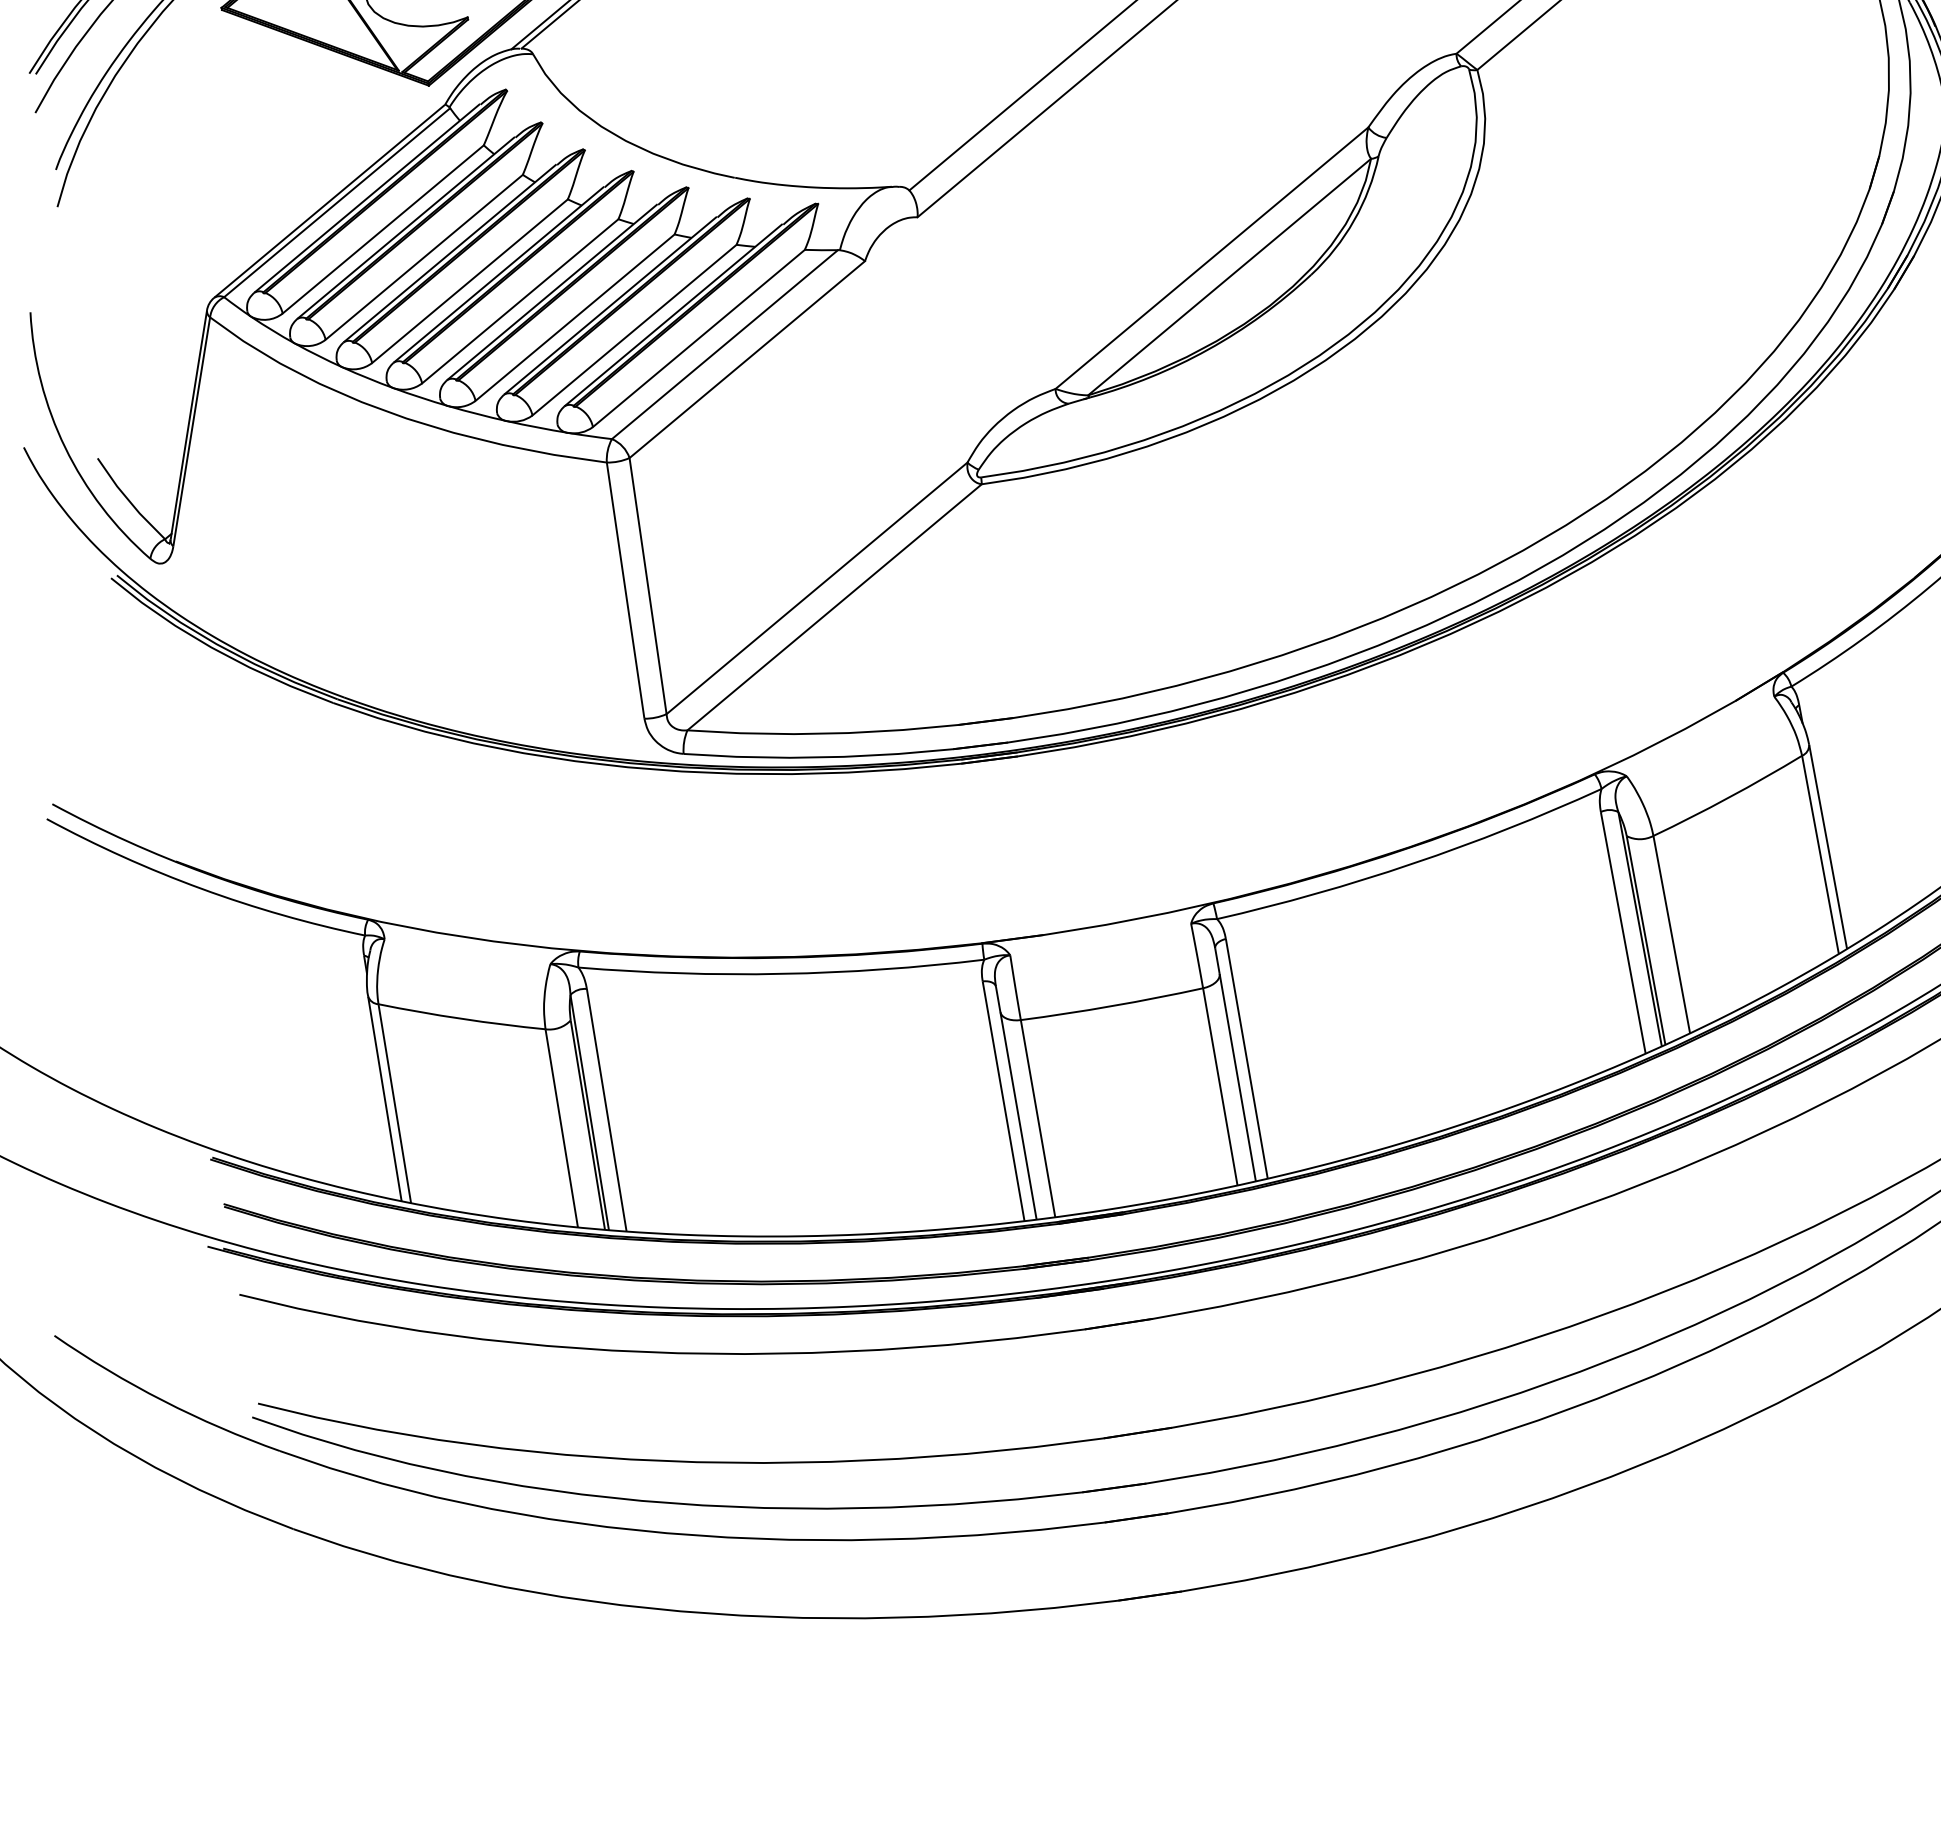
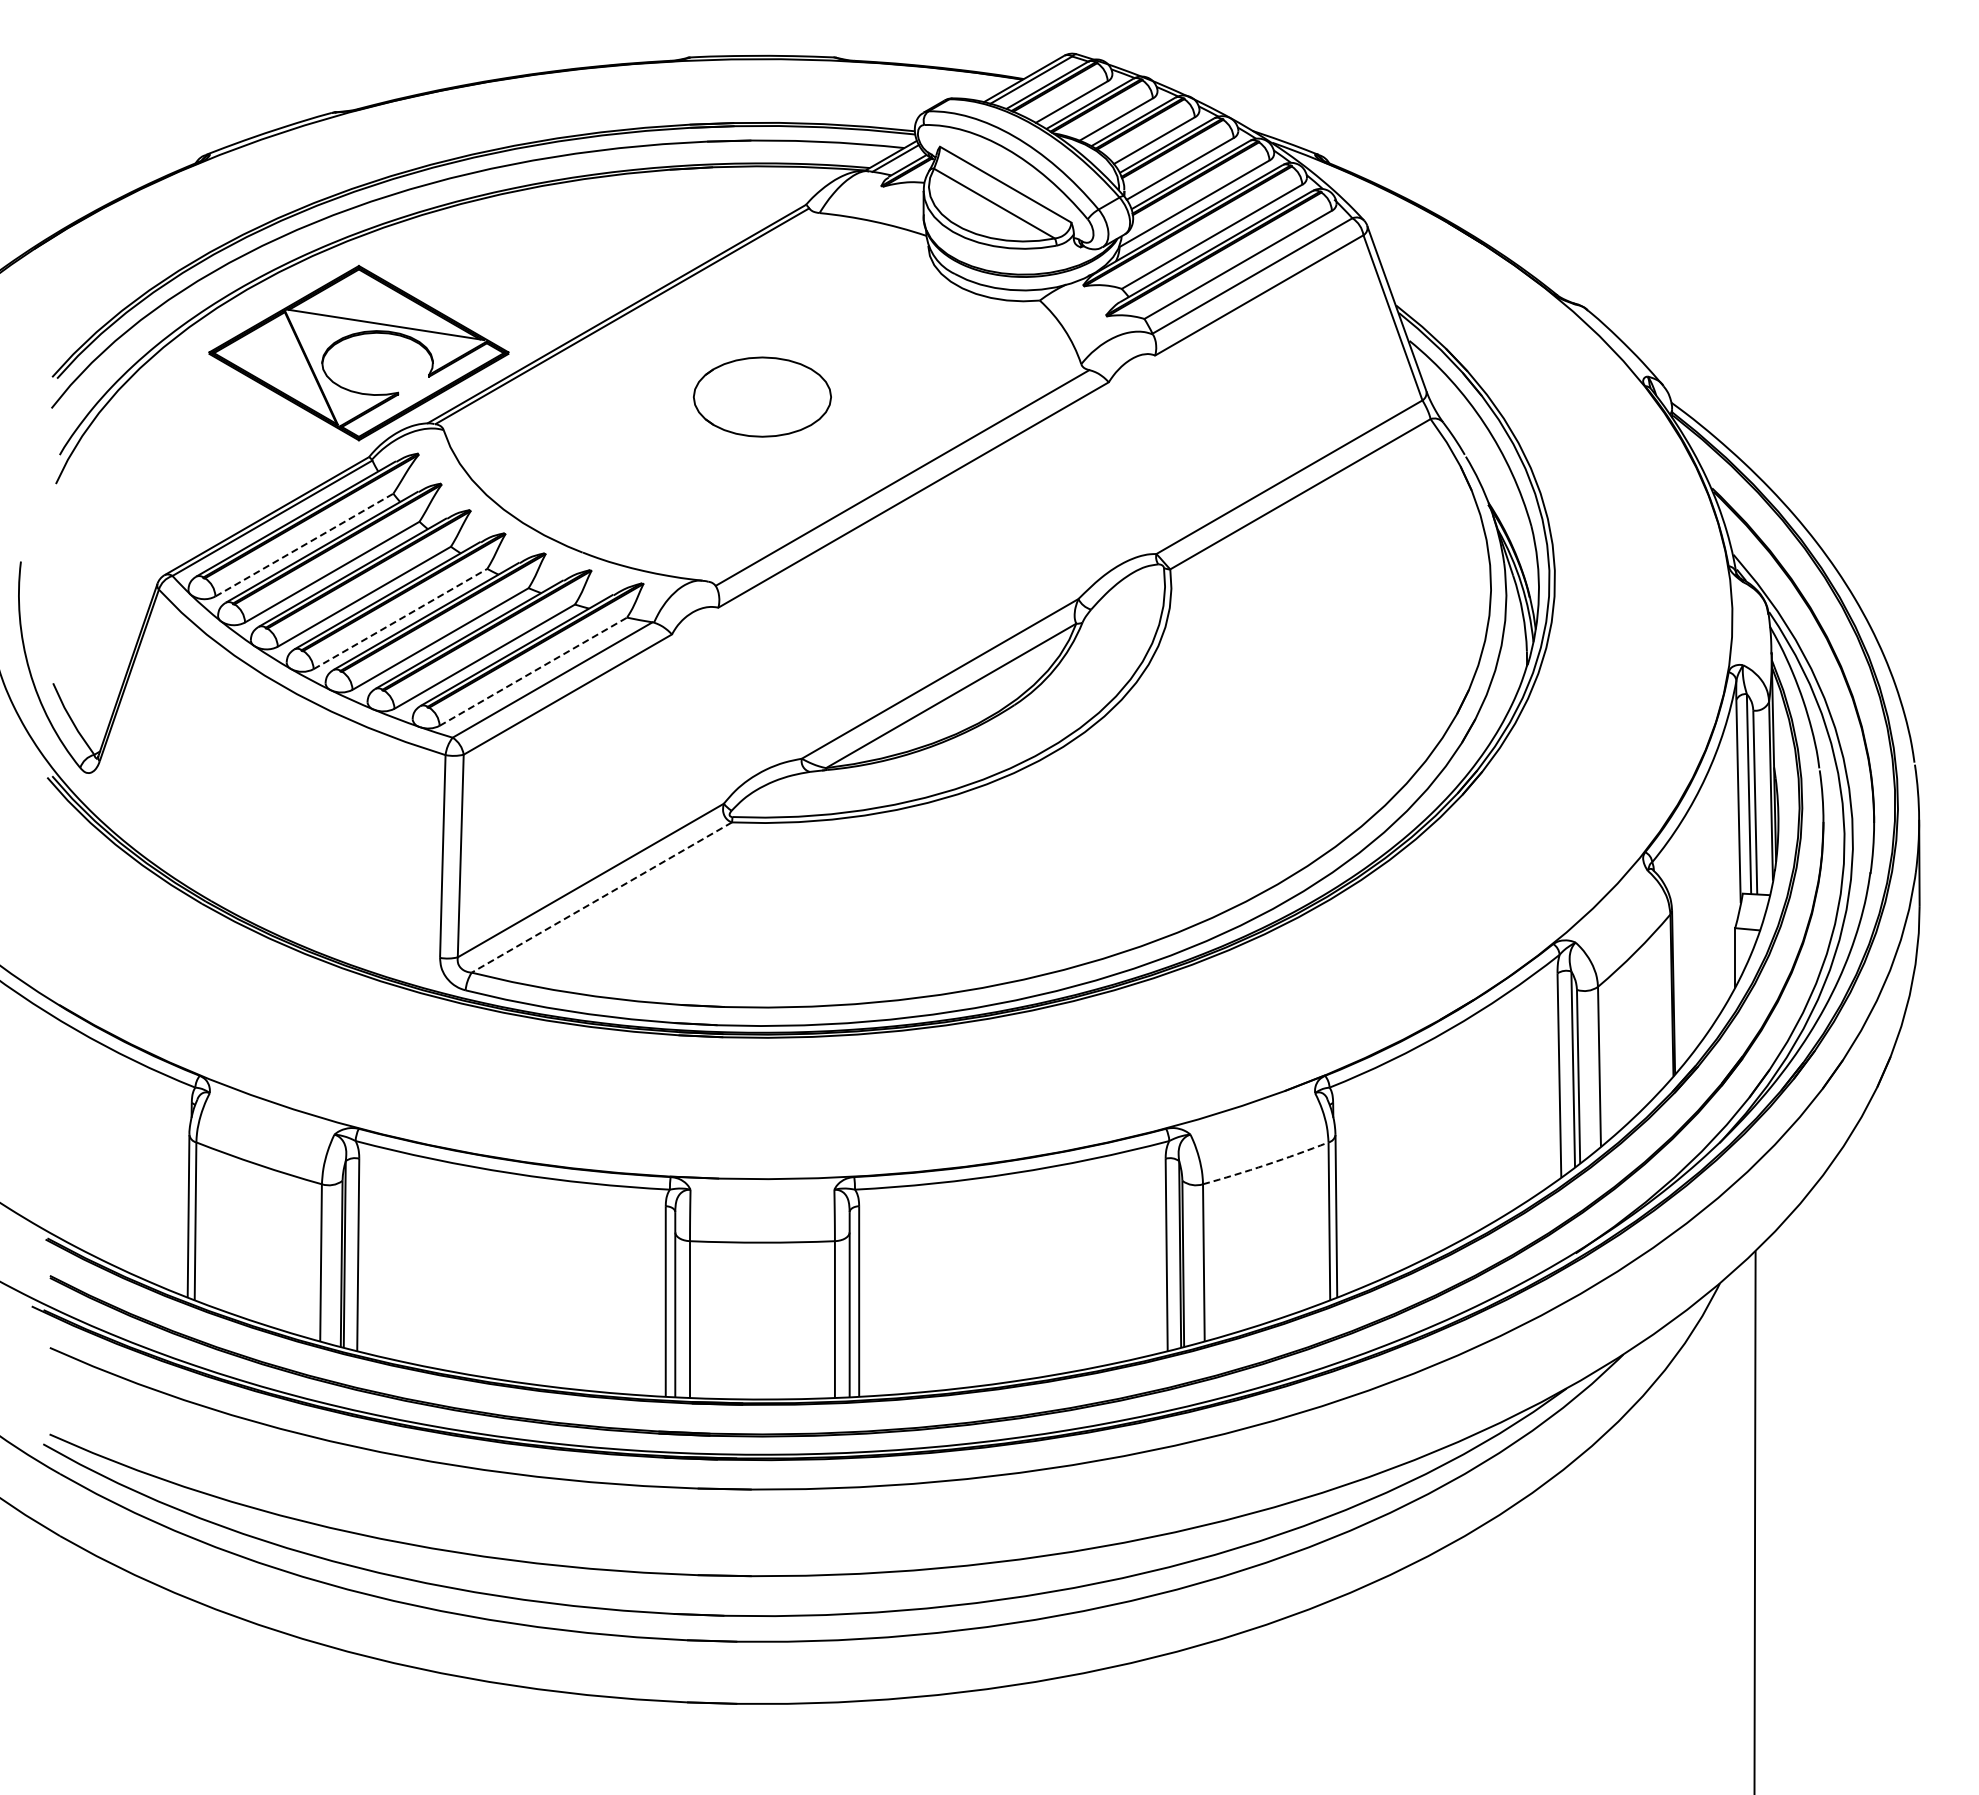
line: (383, 229) -> (304, 545), solid -> dashed
line: (520, 300) -> (400, 618), solid -> dashed
line: (699, 338) -> (533, 671), solid -> dashed
line: (834, 607) -> (601, 897), solid -> dashed
arc: (1728, 797) -> (1266, 1164), solid -> dashed

